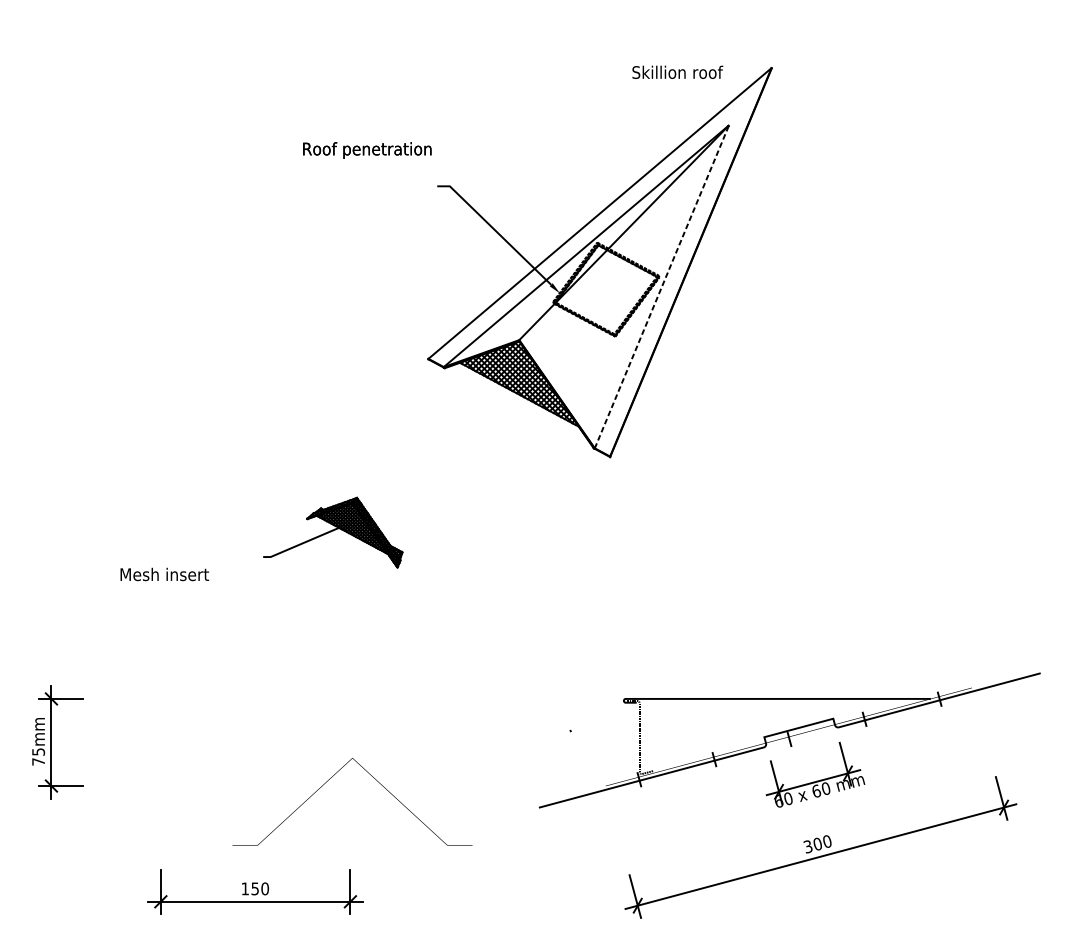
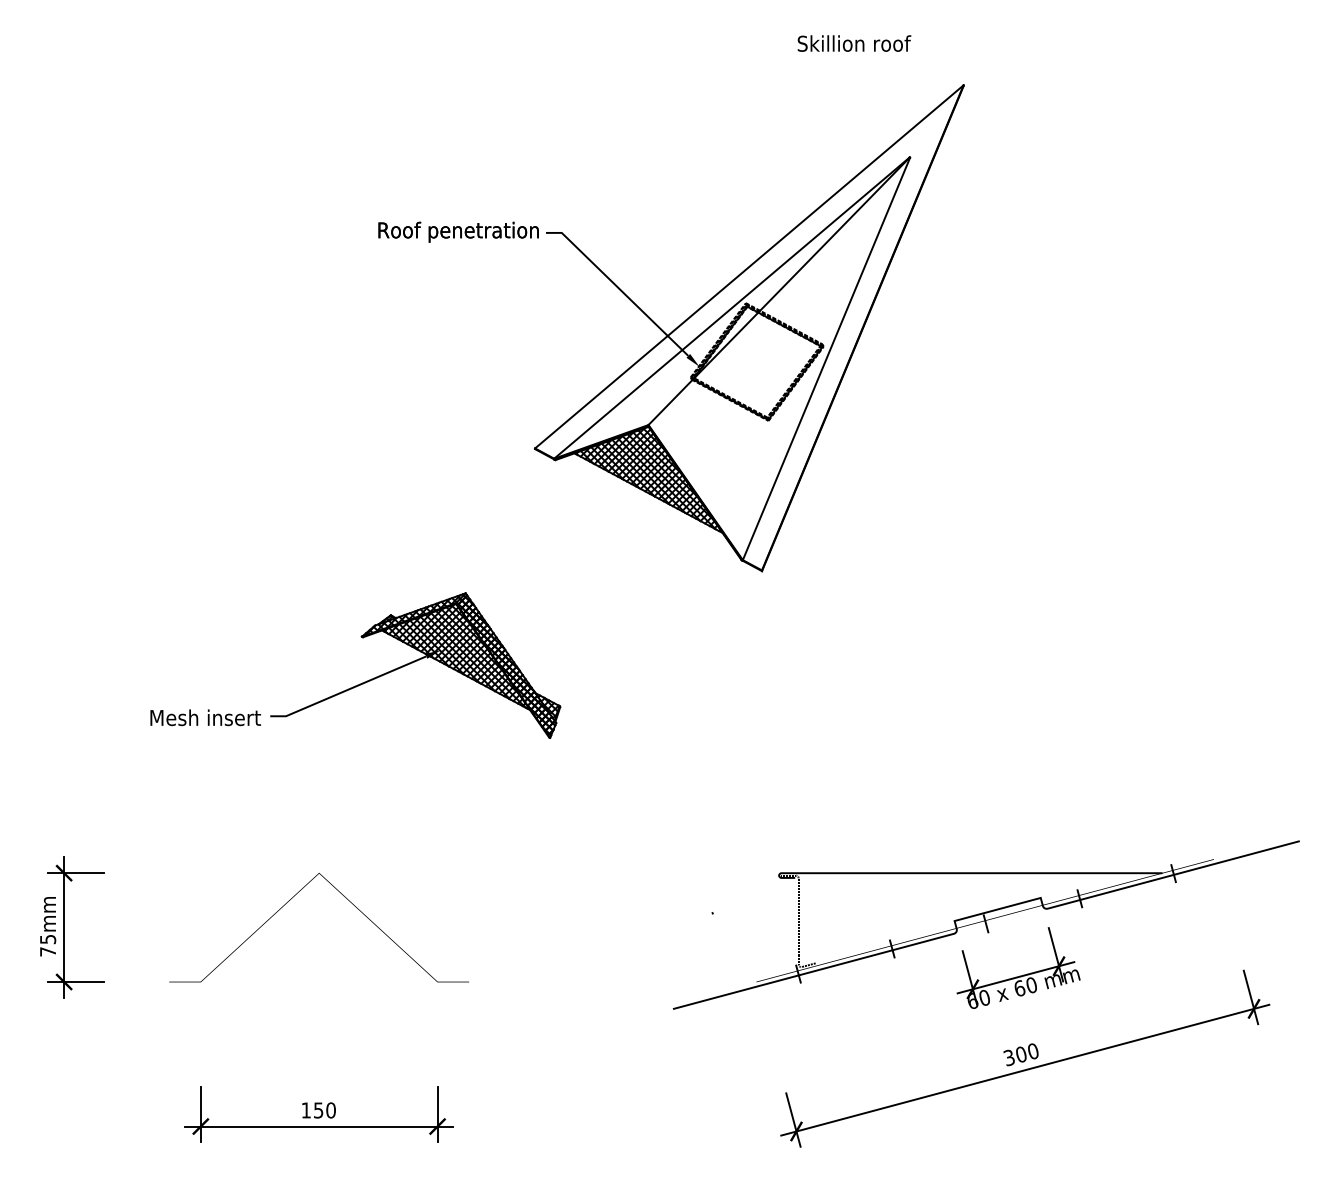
text: (677, 72) -> (854, 43), moved
text: (367, 149) -> (458, 231), moved
line: (661, 287) -> (826, 359), dashed -> solid
part: (332, 532) -> (415, 665), size x1.67
line: (330, 779) -> (291, 899), moved

